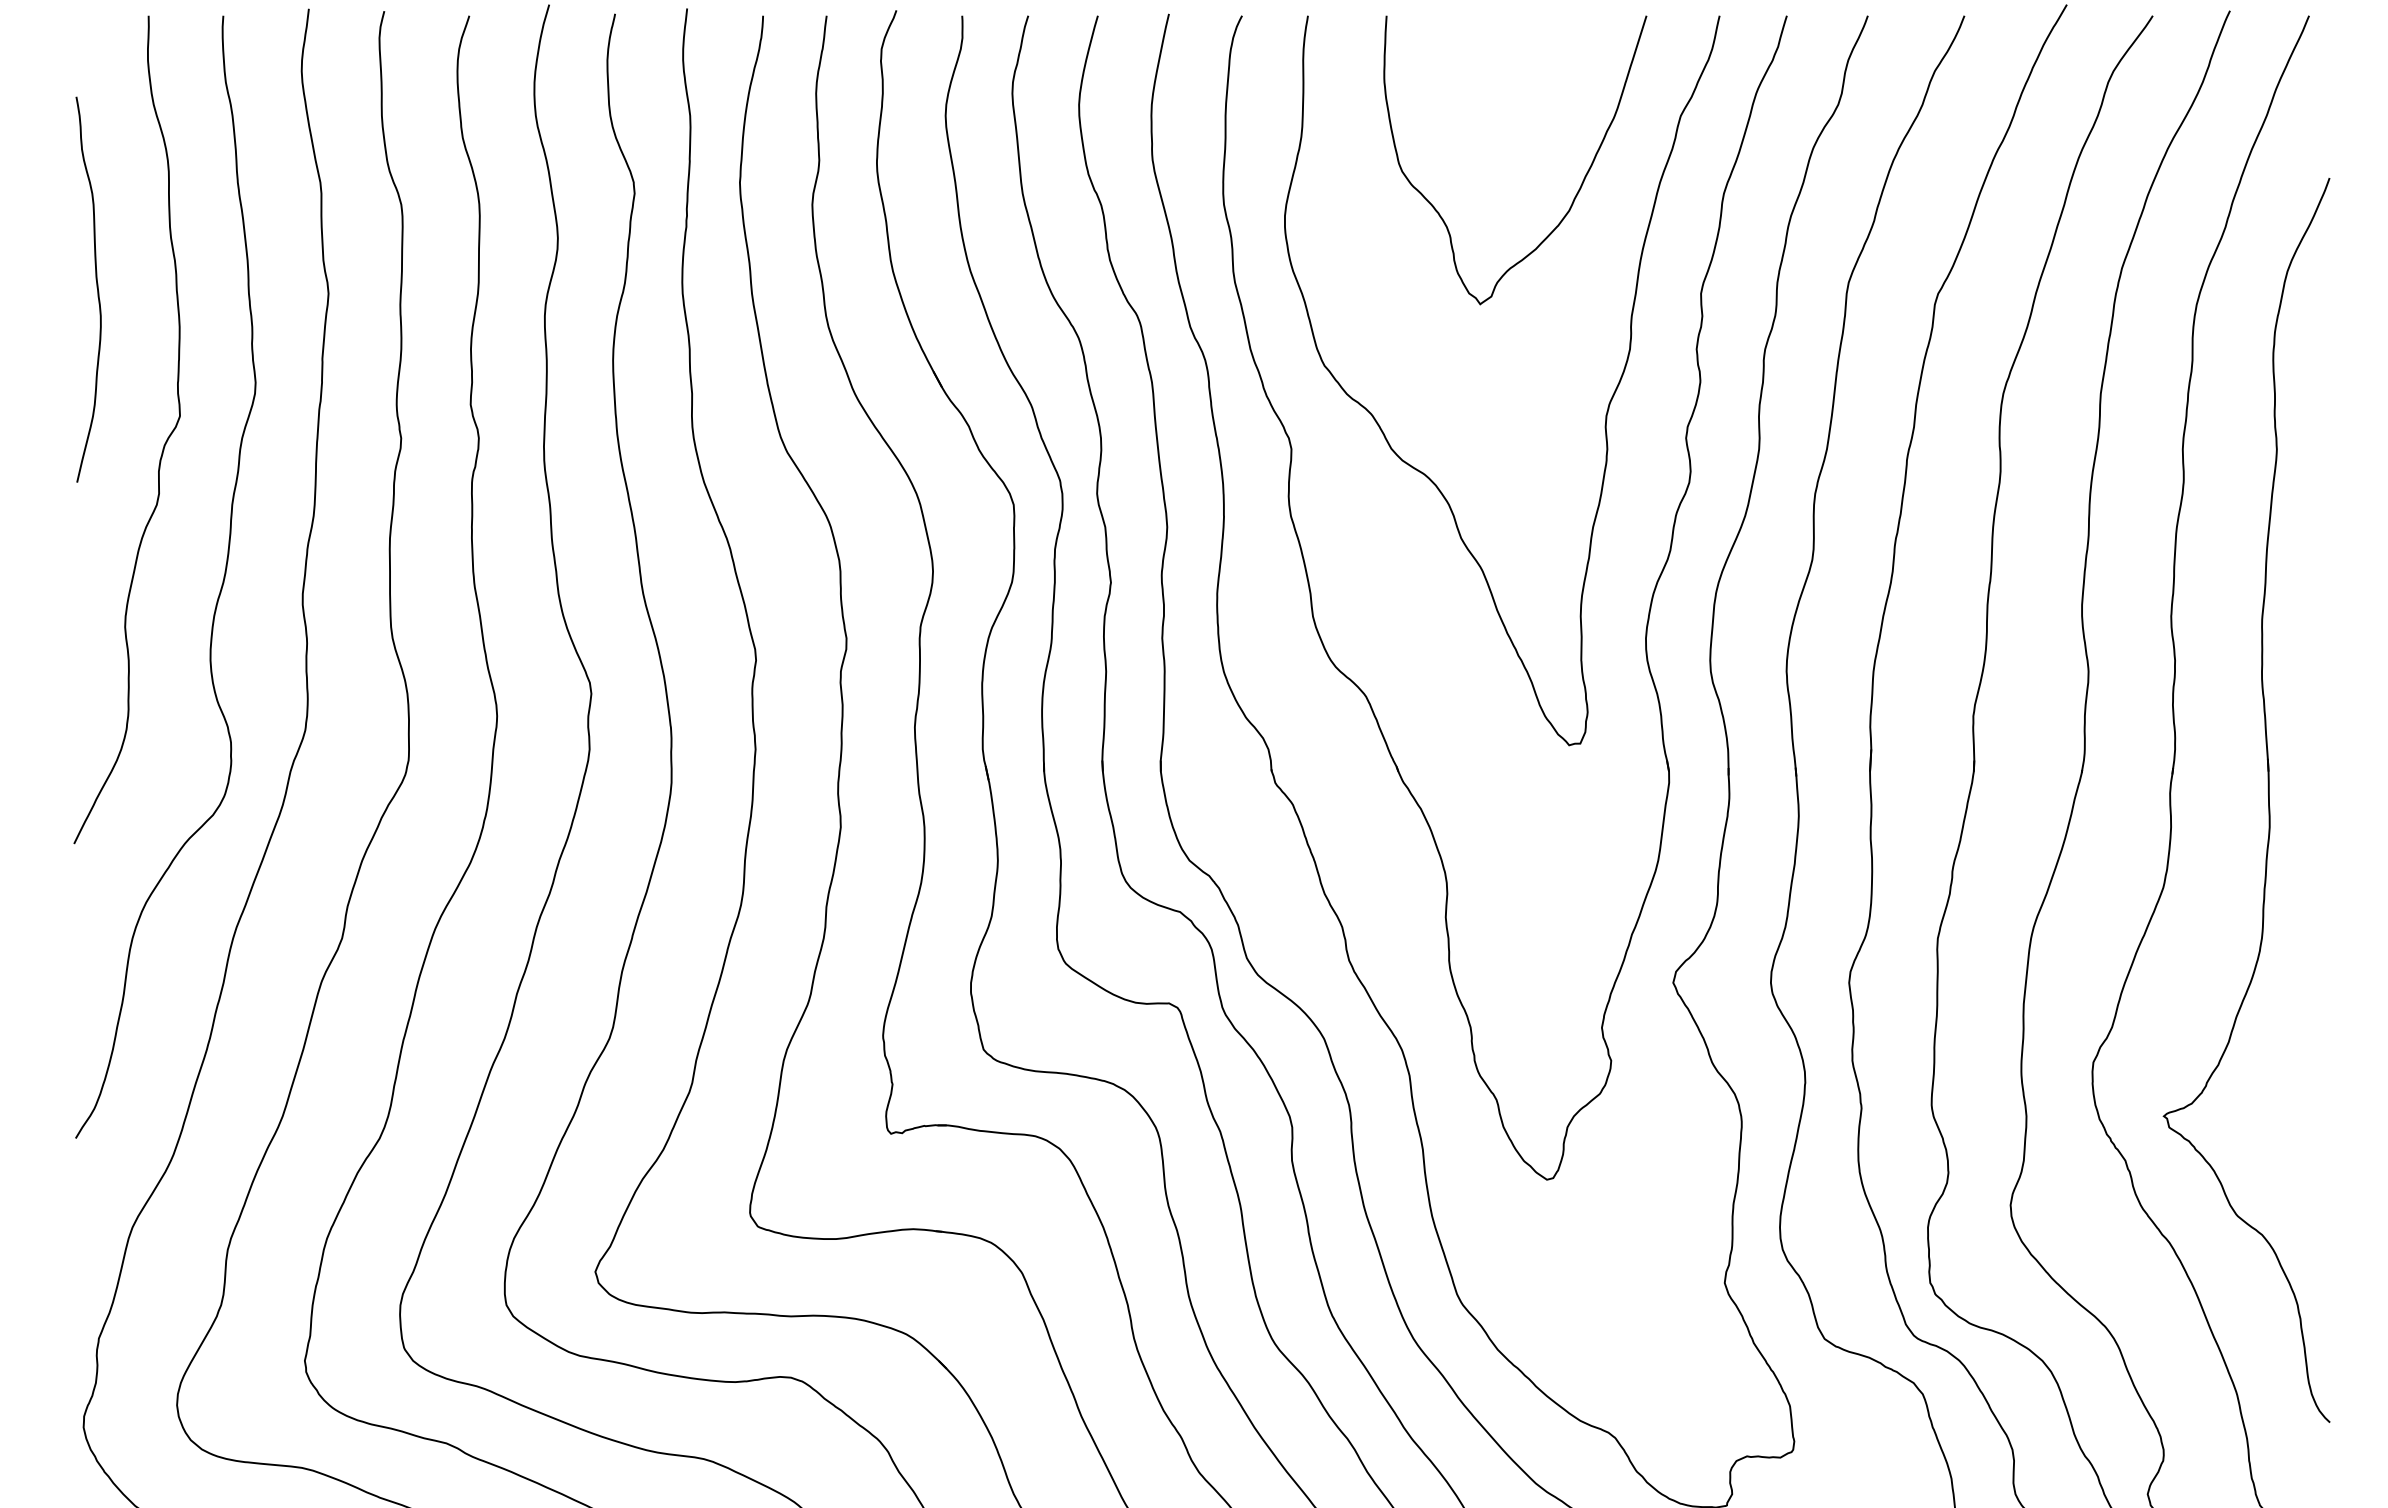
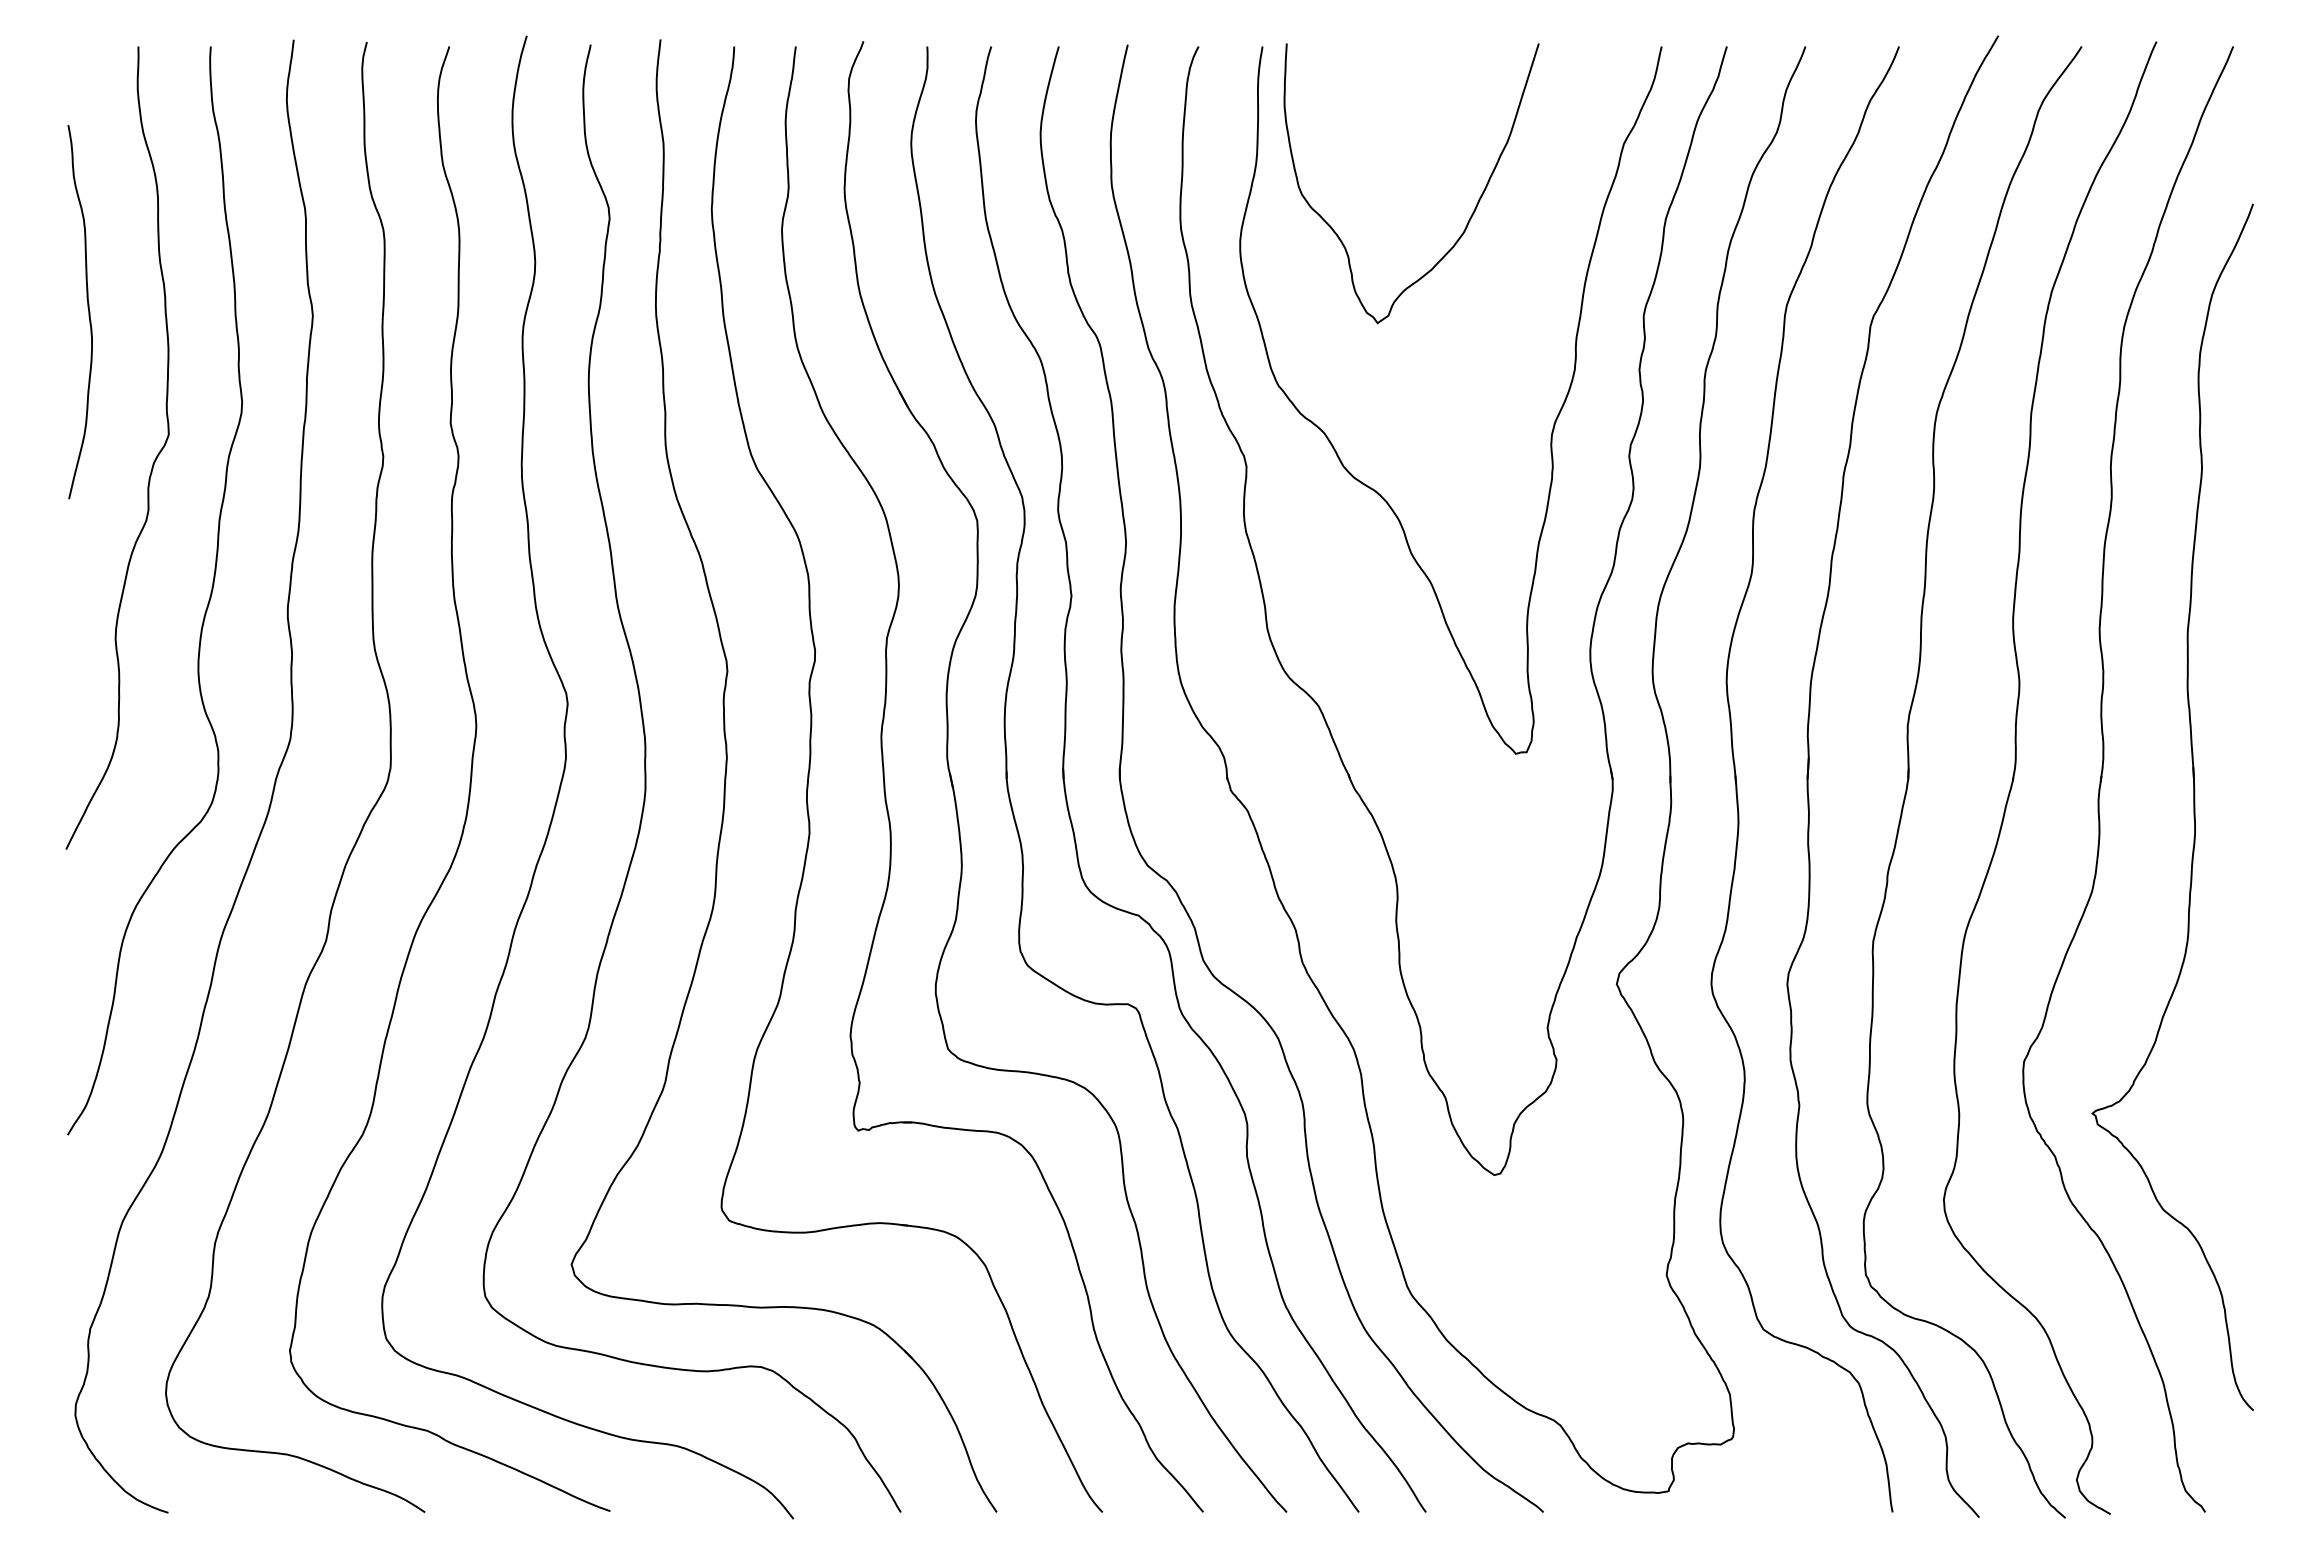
curve: (1577, 192) -> (1471, 214), moved

